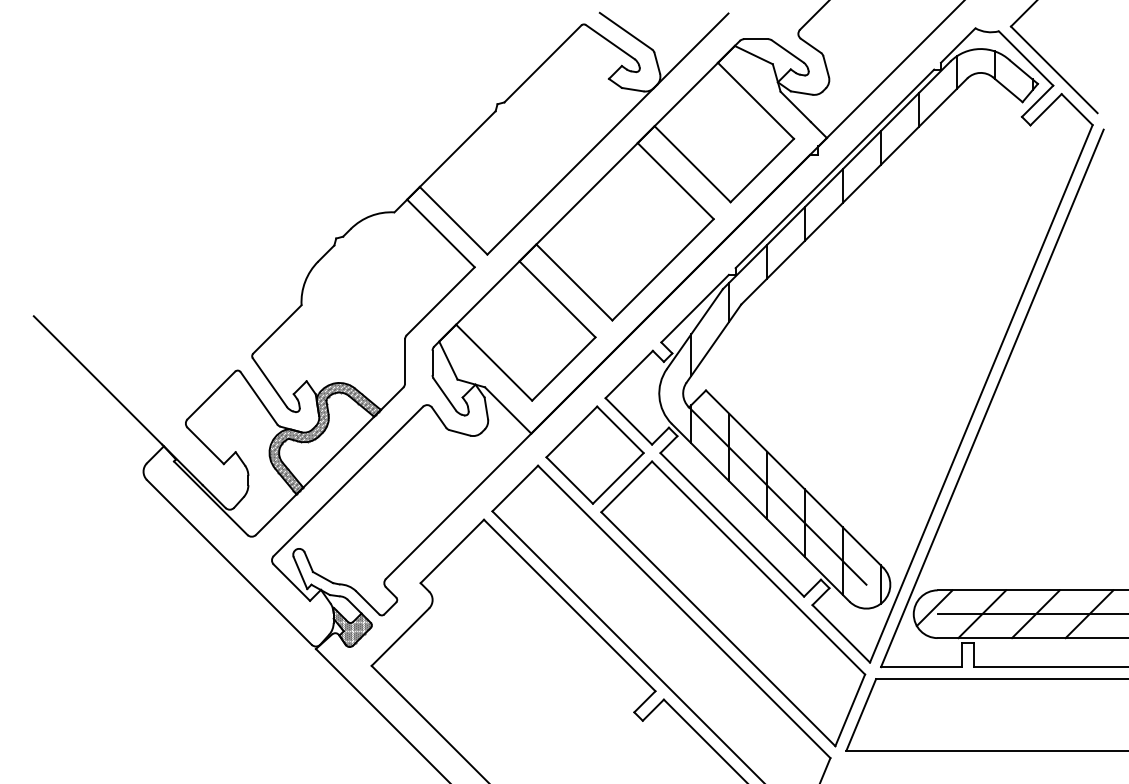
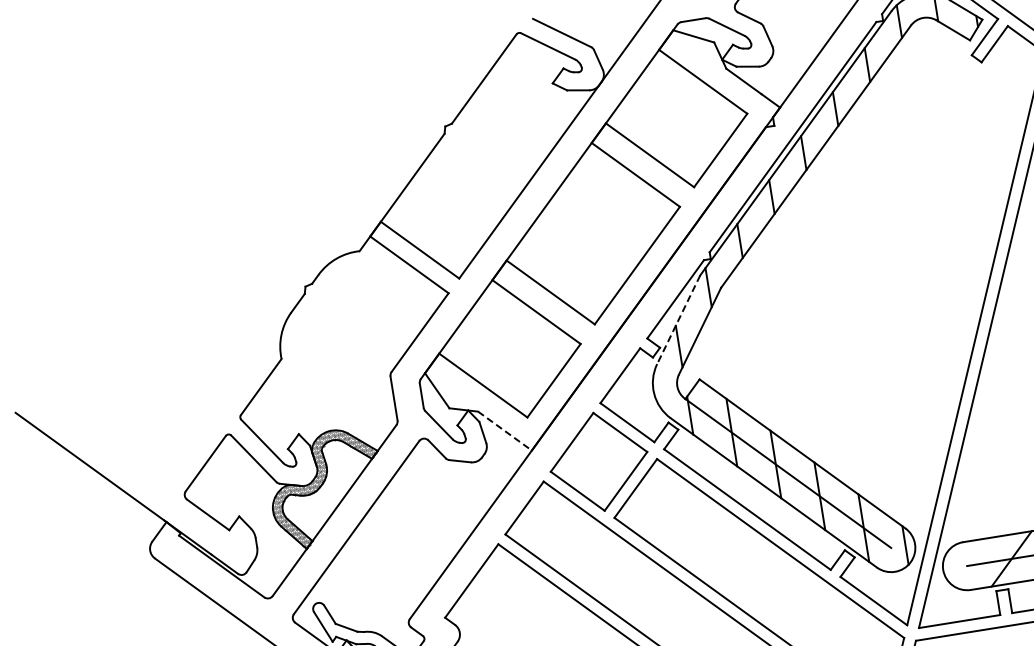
line: (694, 329) -> (678, 320), solid -> dashed
line: (508, 410) -> (505, 431), solid -> dashed
line: (934, 608) -> (963, 560), removed

